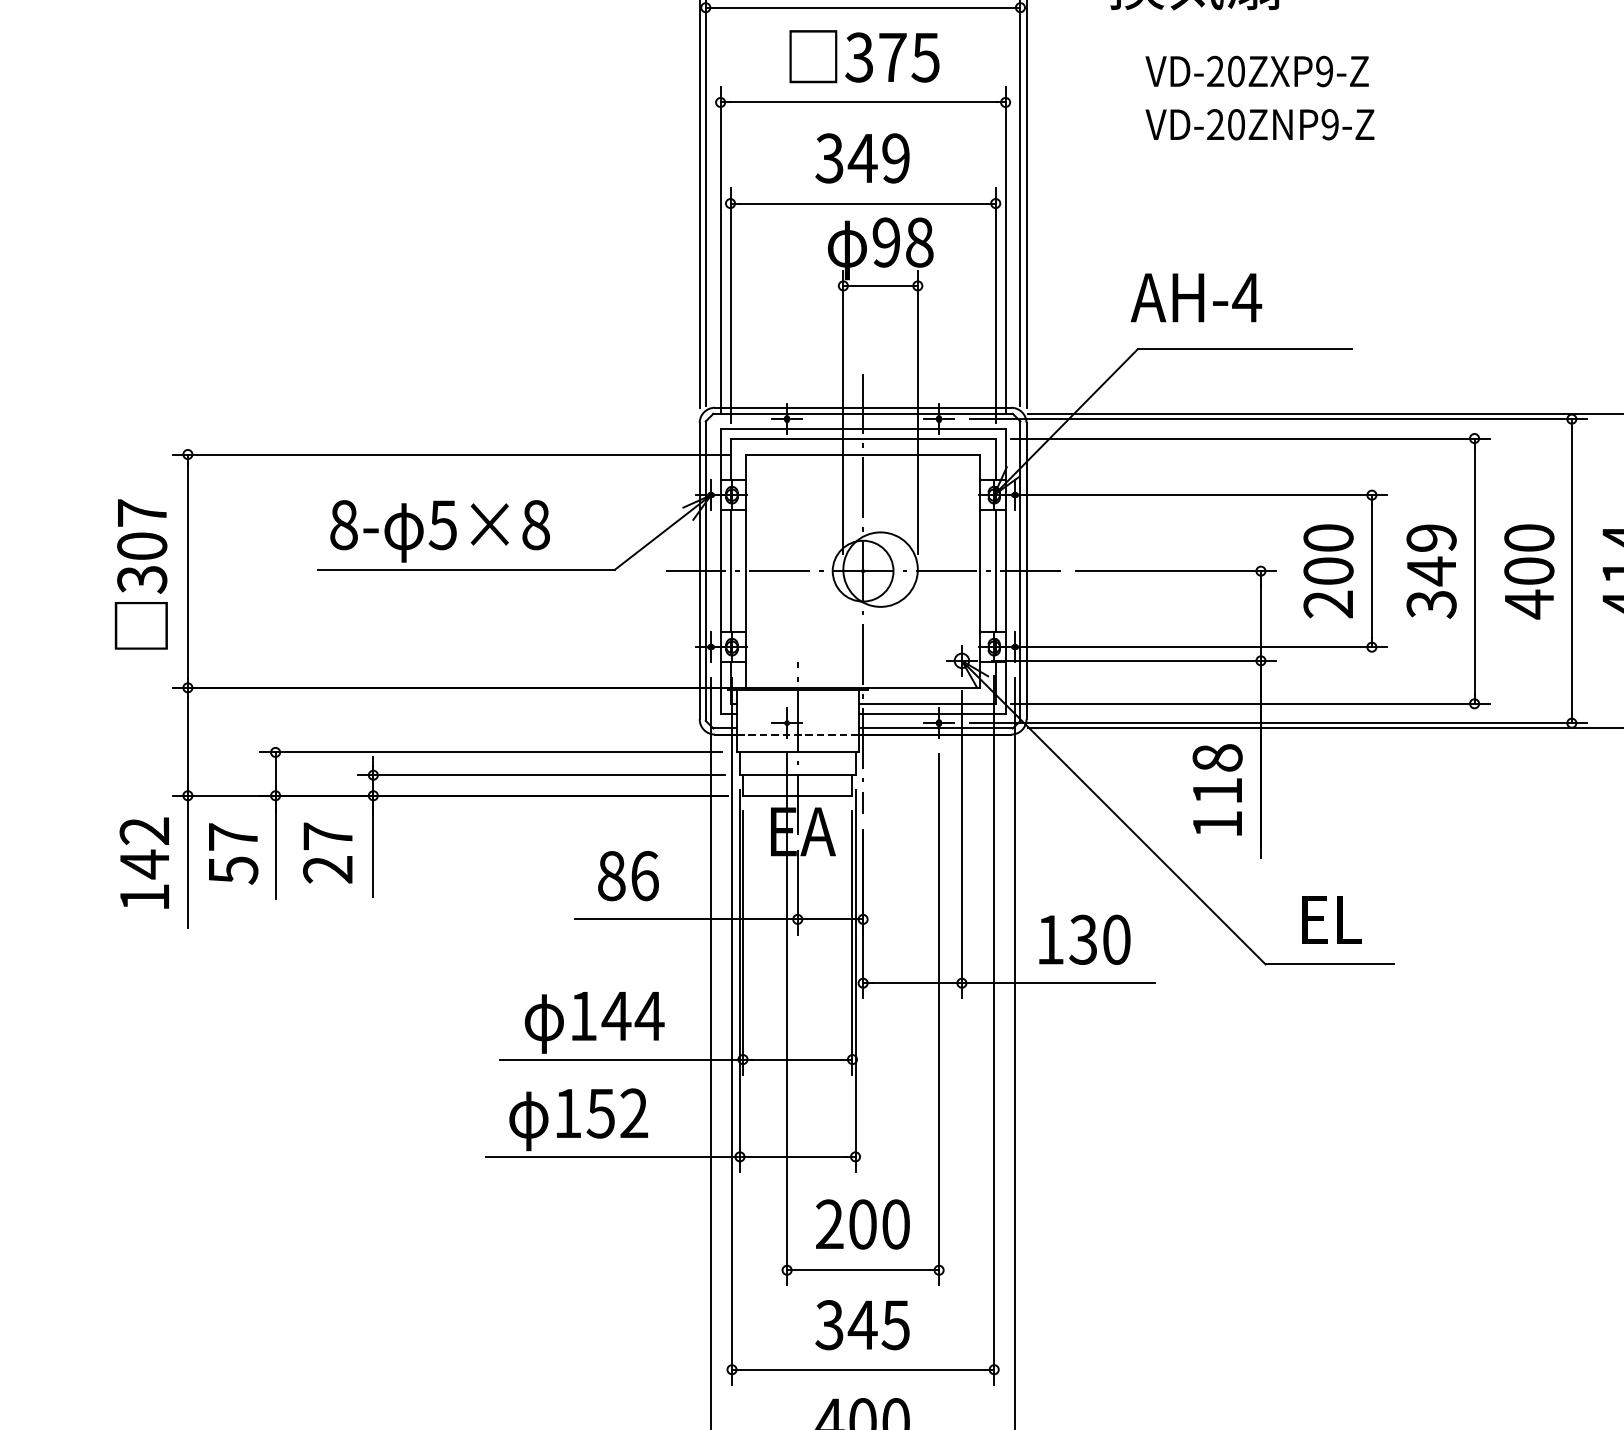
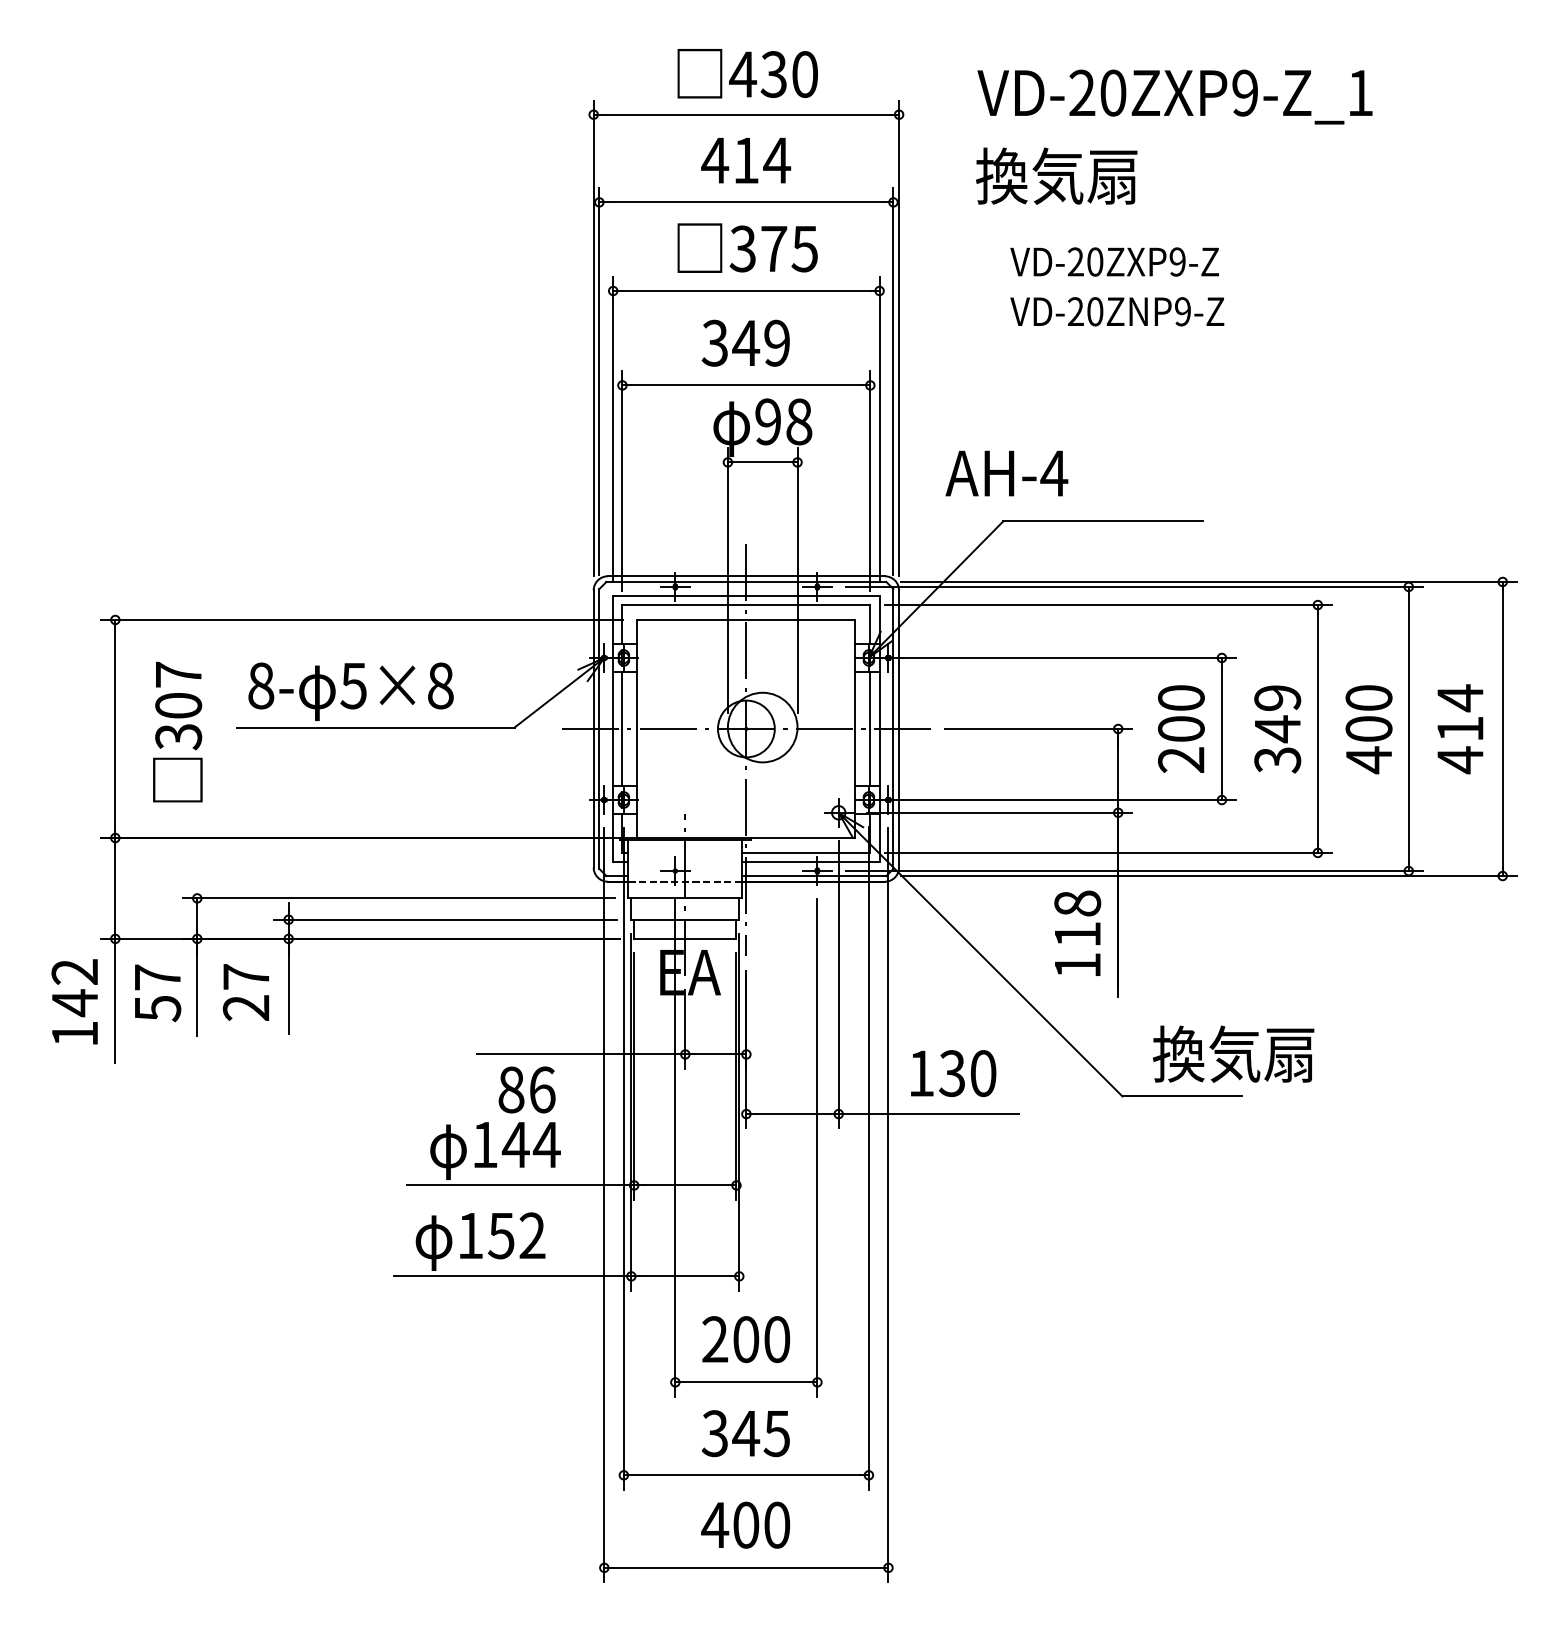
text: (1196, 297) -> (1006, 473), moved
text: (140, 573) -> (177, 731), moved
text: (627, 875) -> (526, 1089), moved
text: (1384, 918) -> (1233, 1053), EL -> 換気扇

